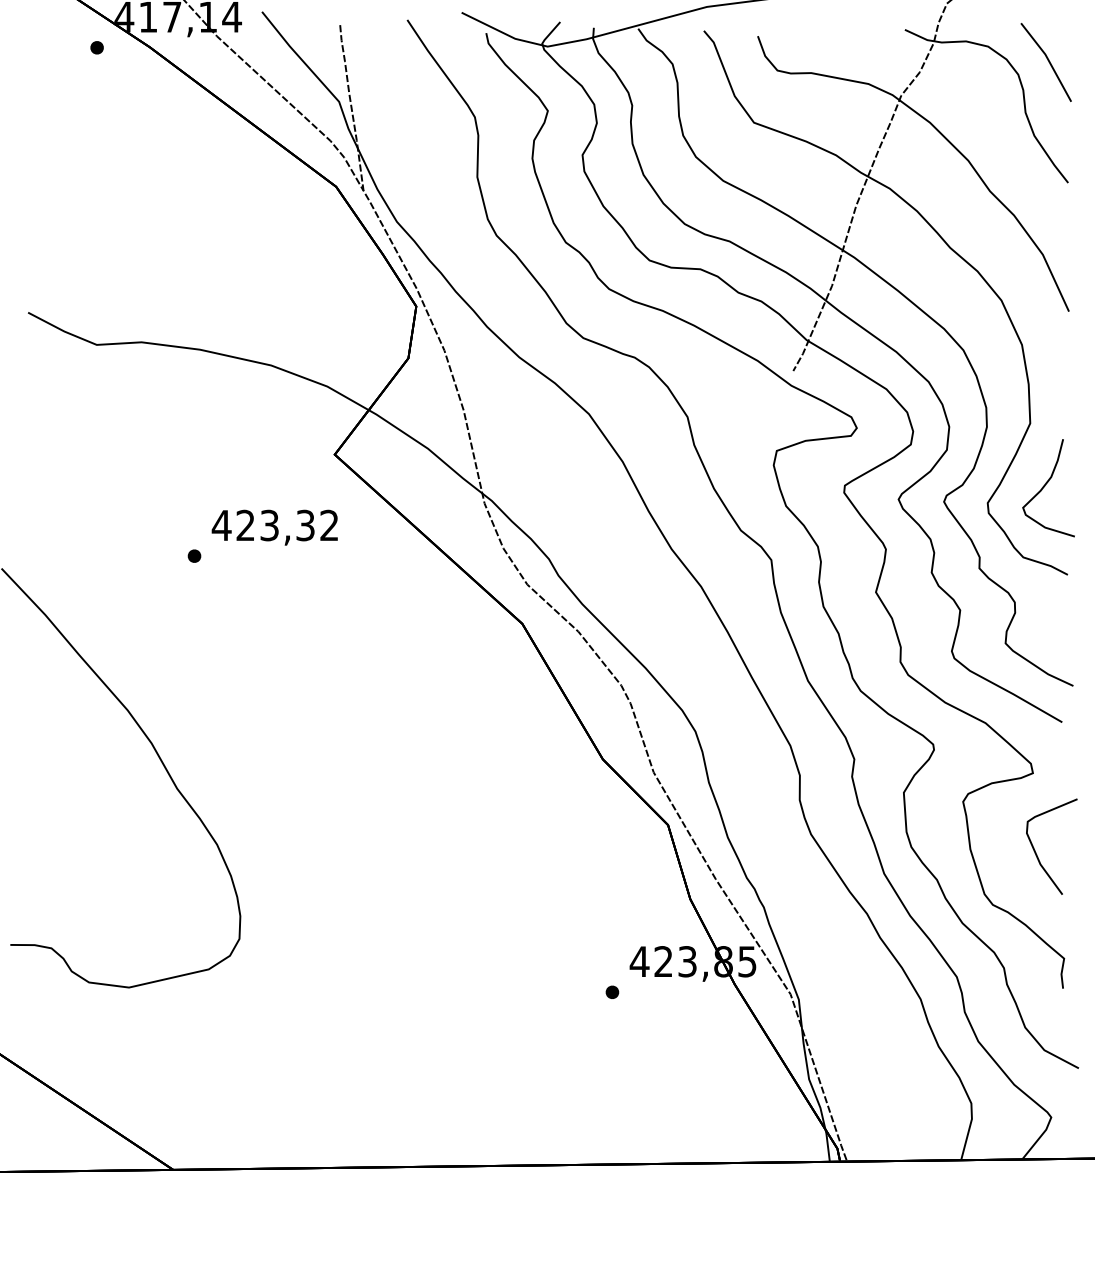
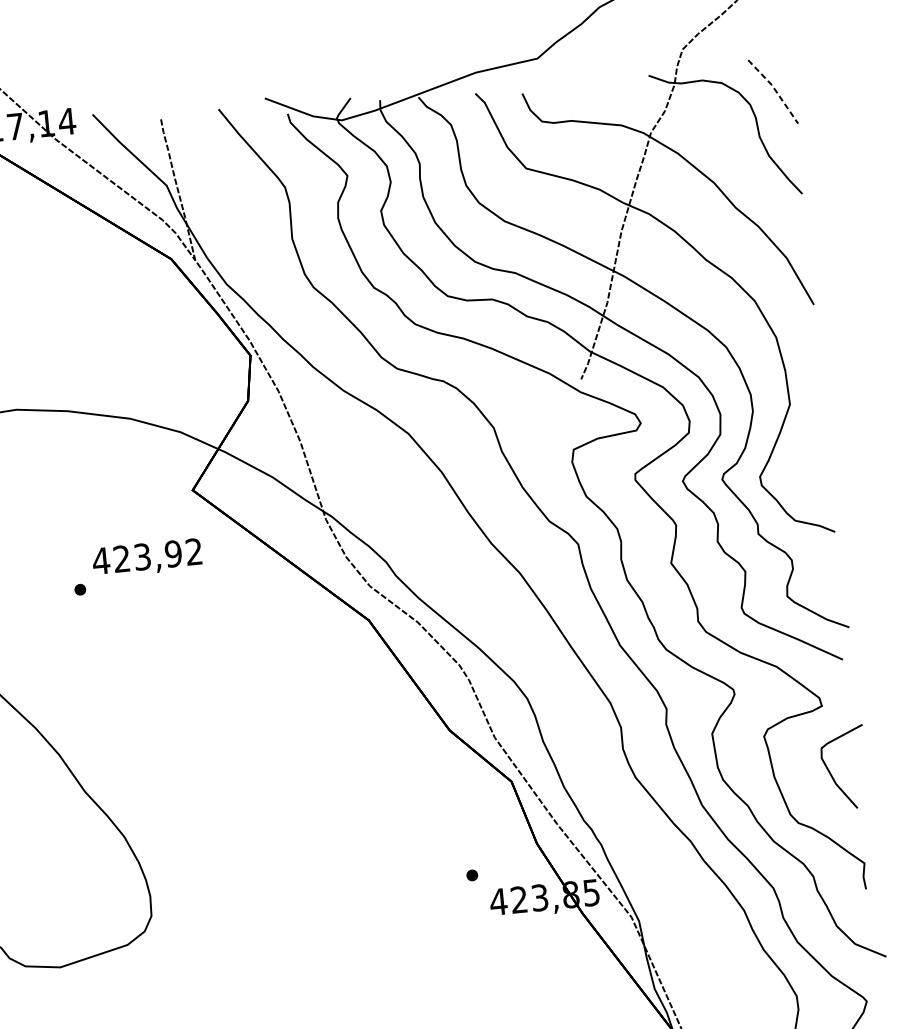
line: (1048, 60) -> (775, 89), solid -> dashed
curve: (1045, 486) -> (808, 457), removed
text: (305, 525) -> (173, 553), 423,32 -> 423,92
part: (612, 991) -> (472, 874), moved

